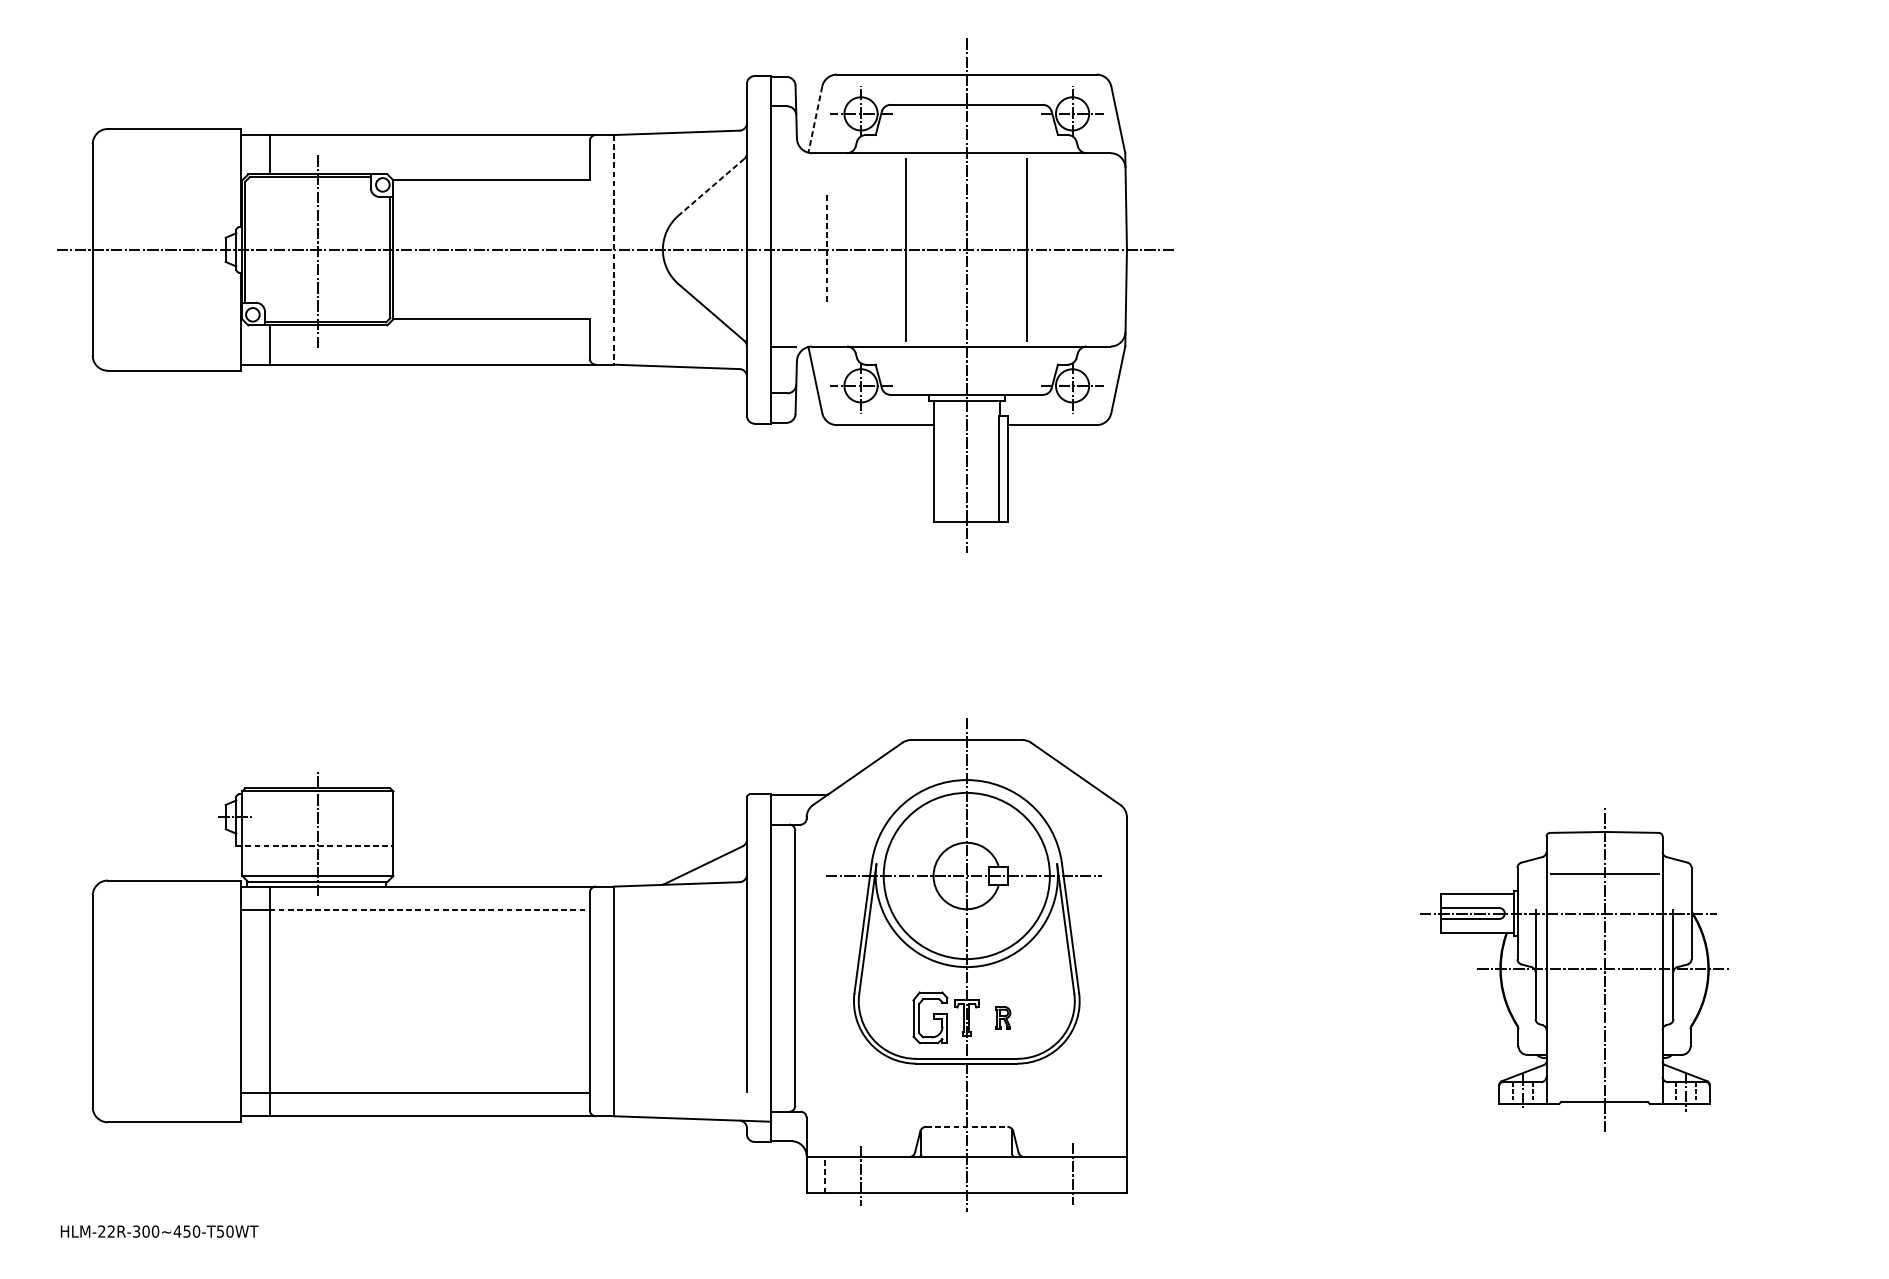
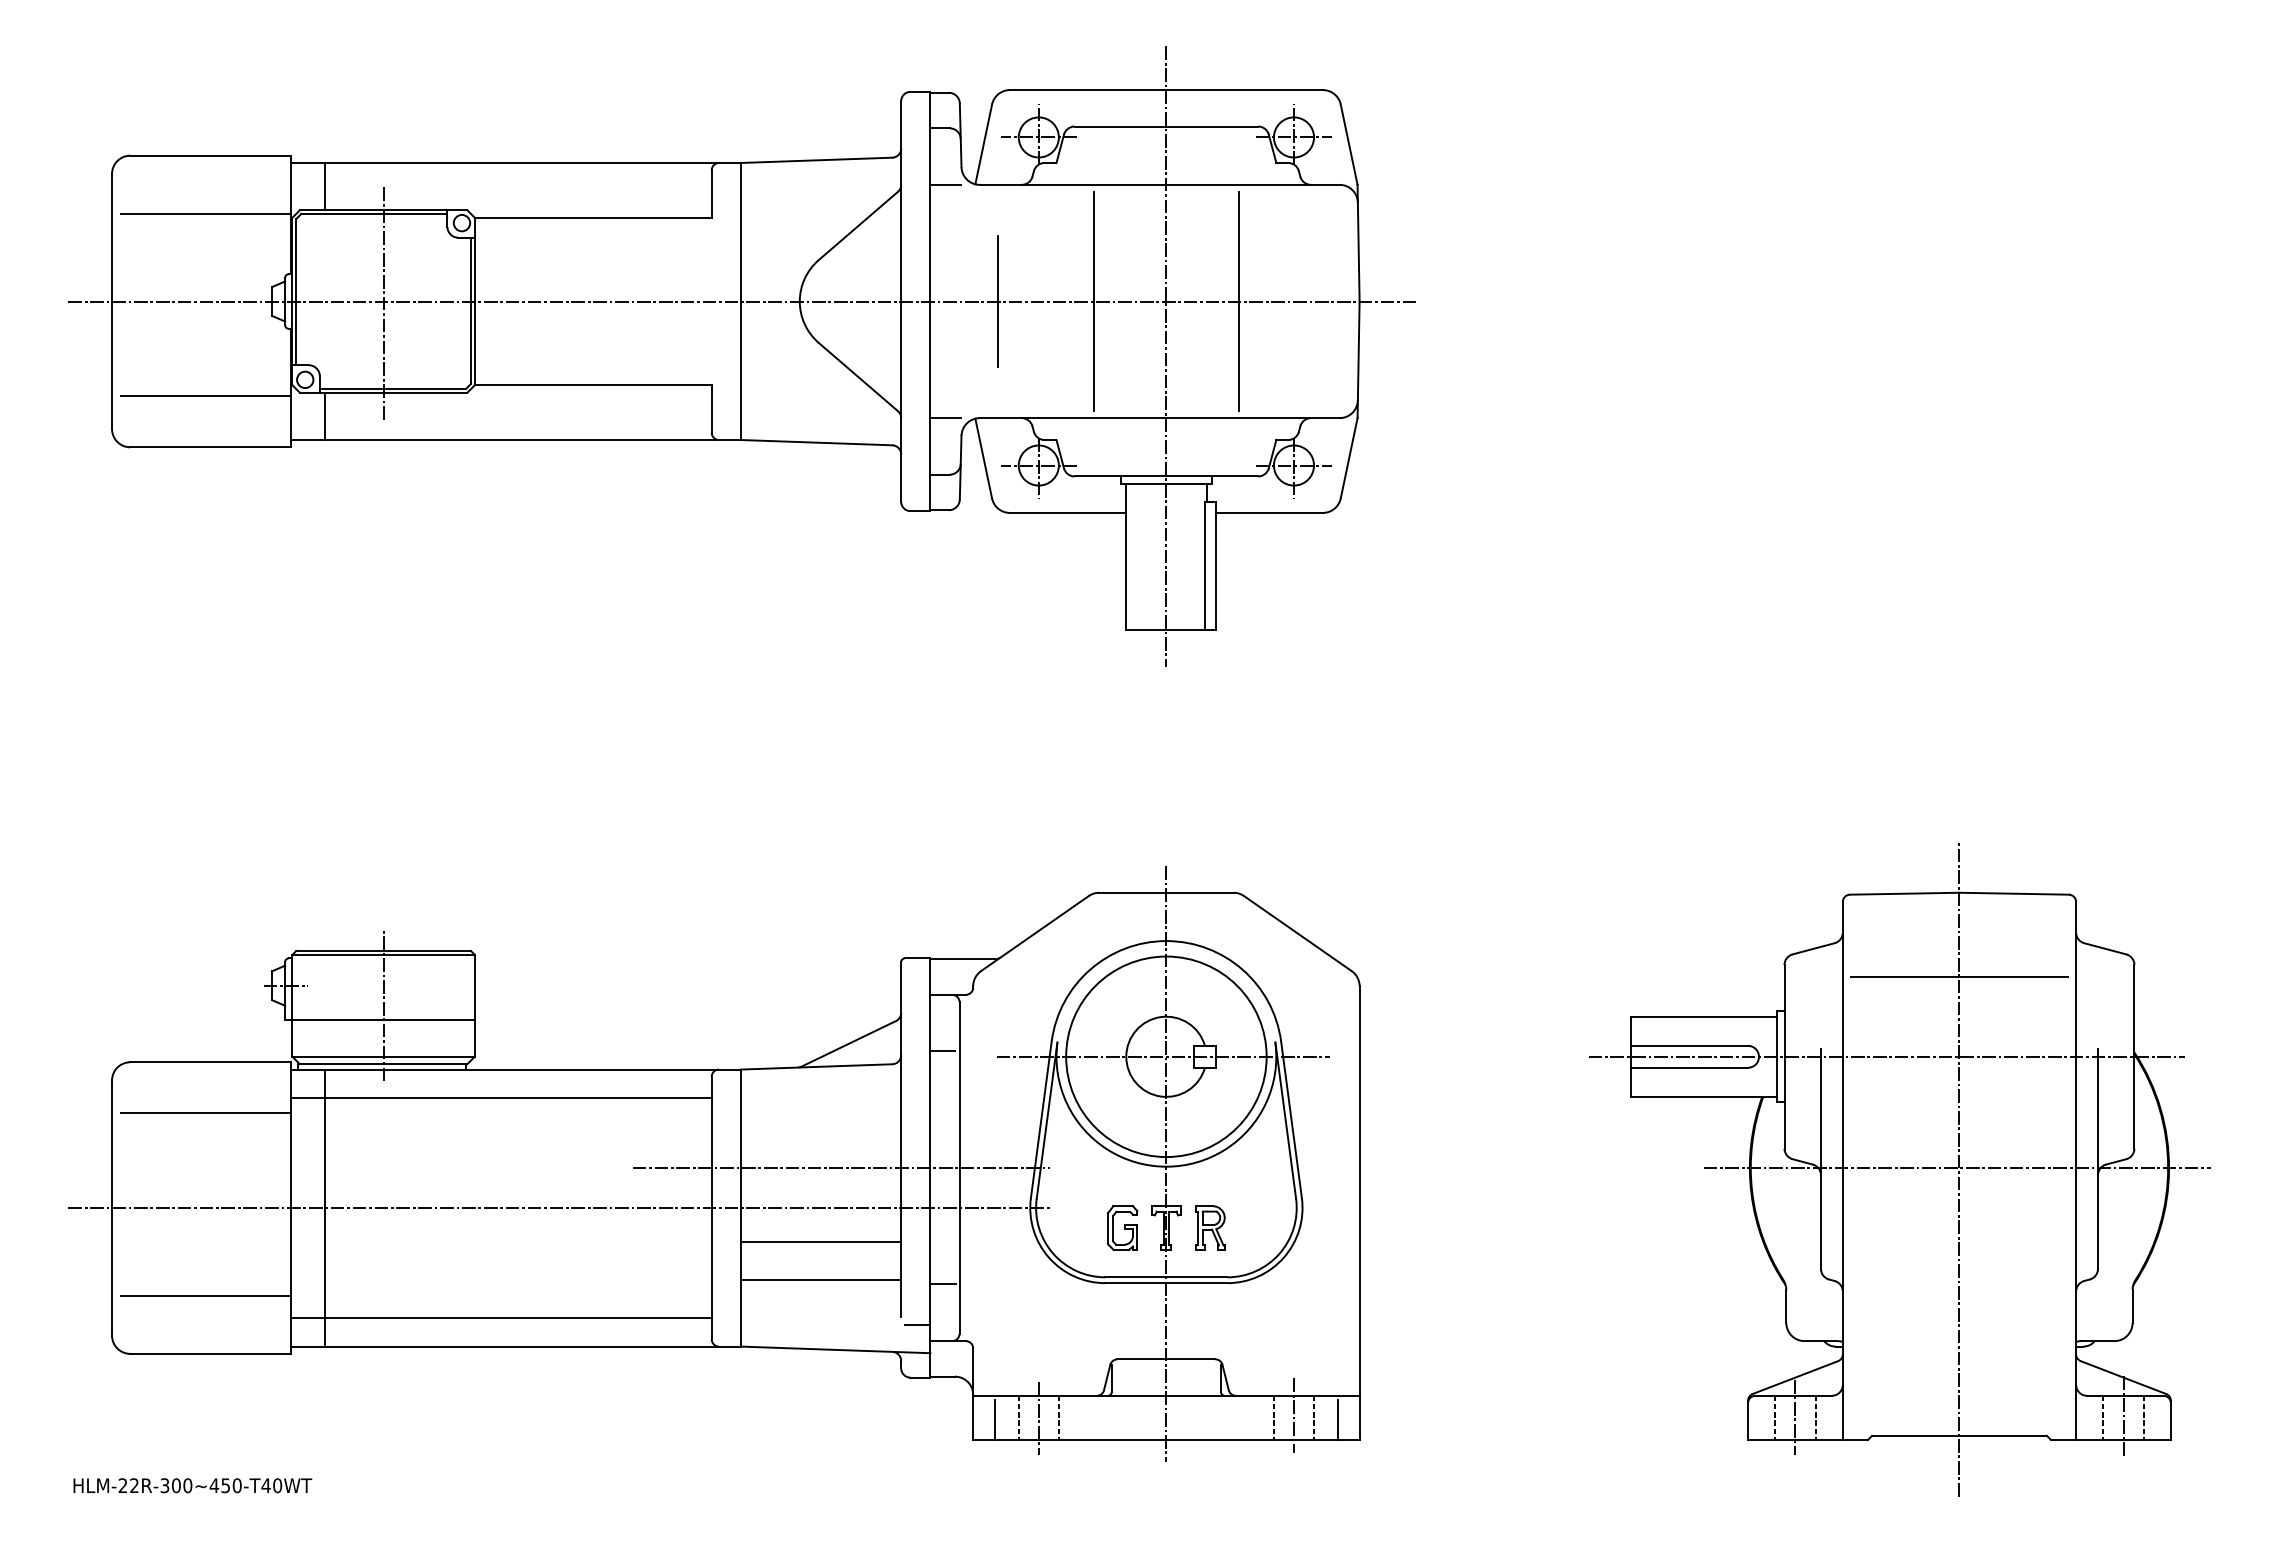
line: (815, 119) -> (983, 144), dashed -> solid
line: (783, 152) -> (945, 184), added
line: (170, 177) -> (205, 214), added
line: (711, 187) -> (858, 226), dashed -> solid
line: (613, 249) -> (740, 301), dashed -> solid
line: (827, 249) -> (998, 301), dashed -> solid
line: (170, 328) -> (205, 396), added
line: (314, 845) -> (379, 1020), dashed -> solid
line: (781, 871) -> (942, 1051), added
line: (429, 909) -> (518, 1097), dashed -> solid
line: (170, 923) -> (205, 1113), added
line: (696, 967) -> (840, 1167), added
part: (1574, 969) -> (1899, 1169), size x1.67
line: (462, 1001) -> (558, 1208), added
part: (1003, 1017) -> (1210, 1227), size x1.67
part: (930, 1018) -> (1122, 1228), size x0.71
line: (680, 1029) -> (820, 1242), added
line: (680, 1060) -> (820, 1279), added
line: (781, 1064) -> (942, 1284), added
line: (170, 1073) -> (205, 1295), added
line: (760, 1098) -> (917, 1325), added
line: (966, 1126) -> (1166, 1359), dashed -> solid
line: (844, 1175) -> (1018, 1417), added
line: (877, 1175) -> (1058, 1417), added
line: (1055, 1175) -> (1273, 1417), added
line: (1089, 1175) -> (1314, 1417), added
line: (825, 1176) -> (995, 1419), dashed -> solid
line: (1108, 1176) -> (1337, 1419), added
text: (219, 1231) -> (265, 1485), HLM-22R-300~450-T50WT -> HLM-22R-300~450-T40WT

